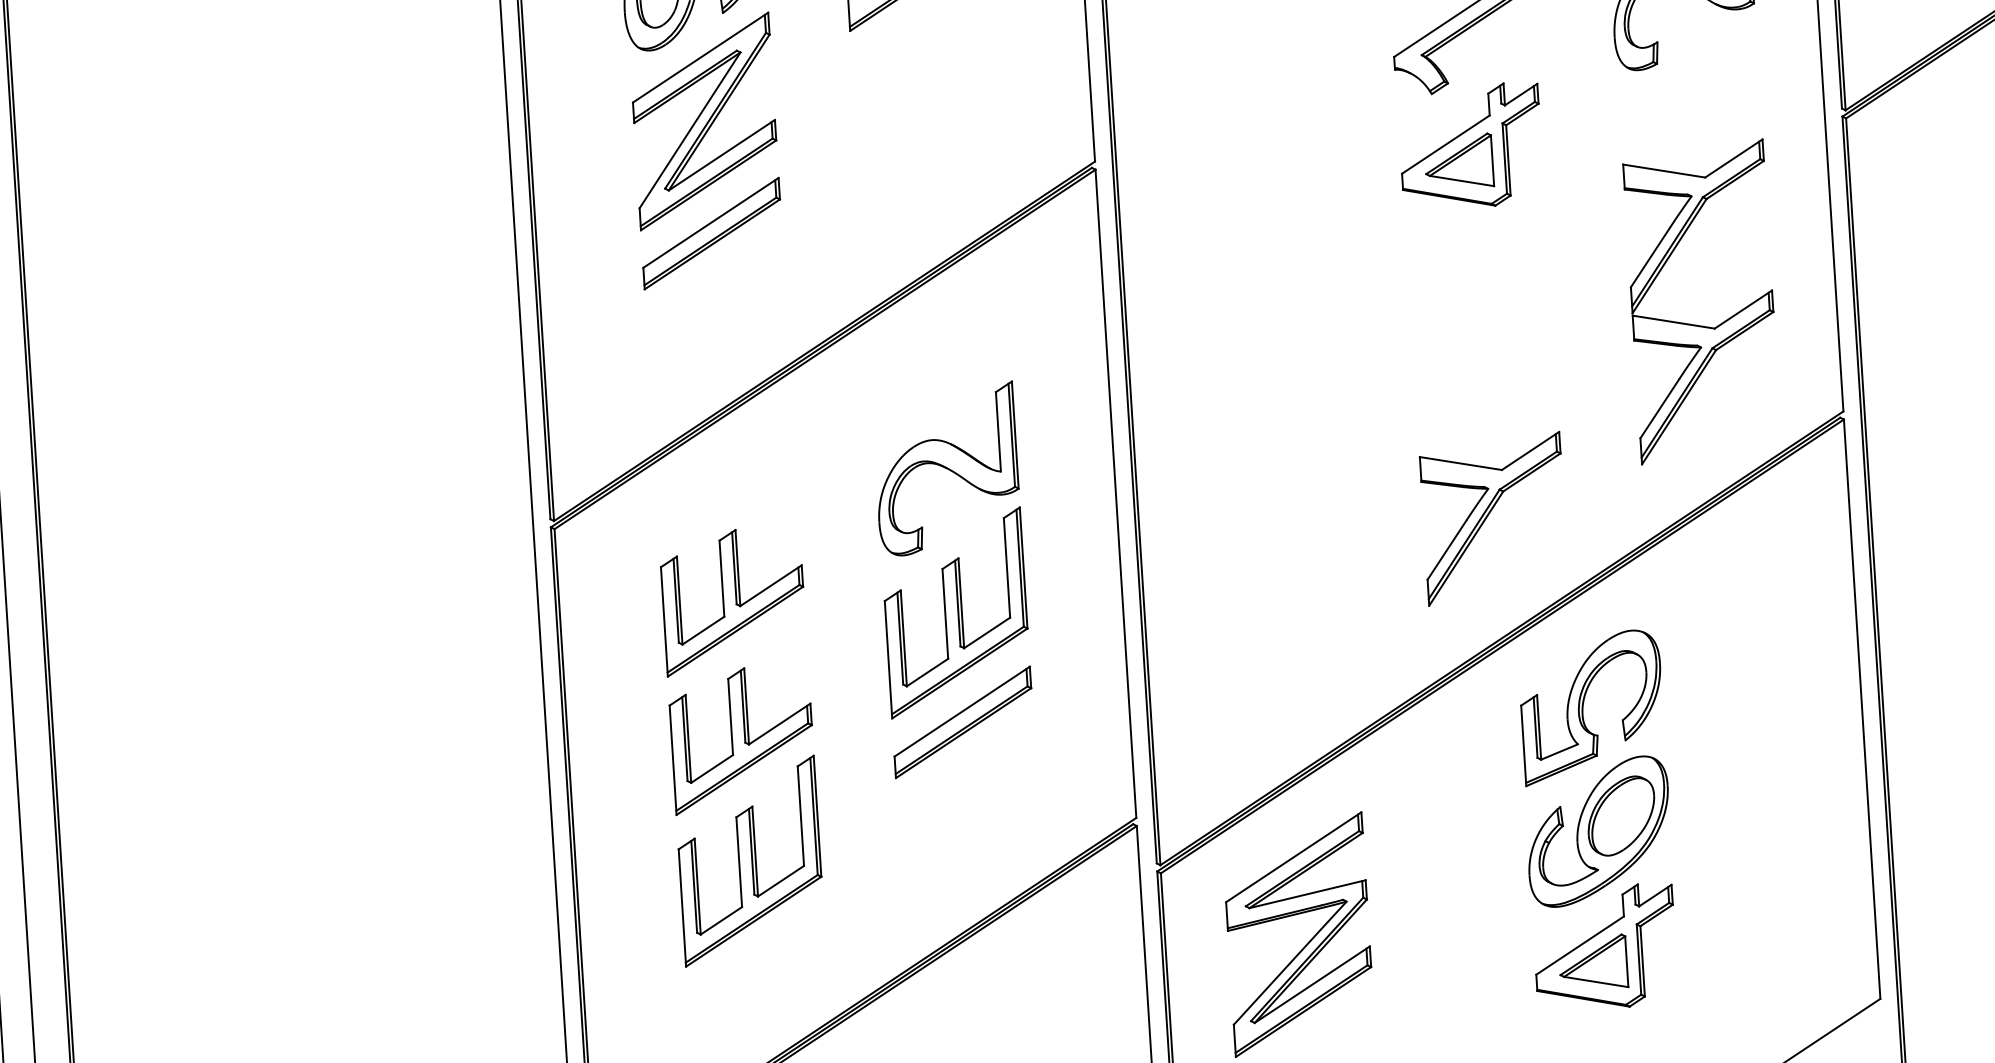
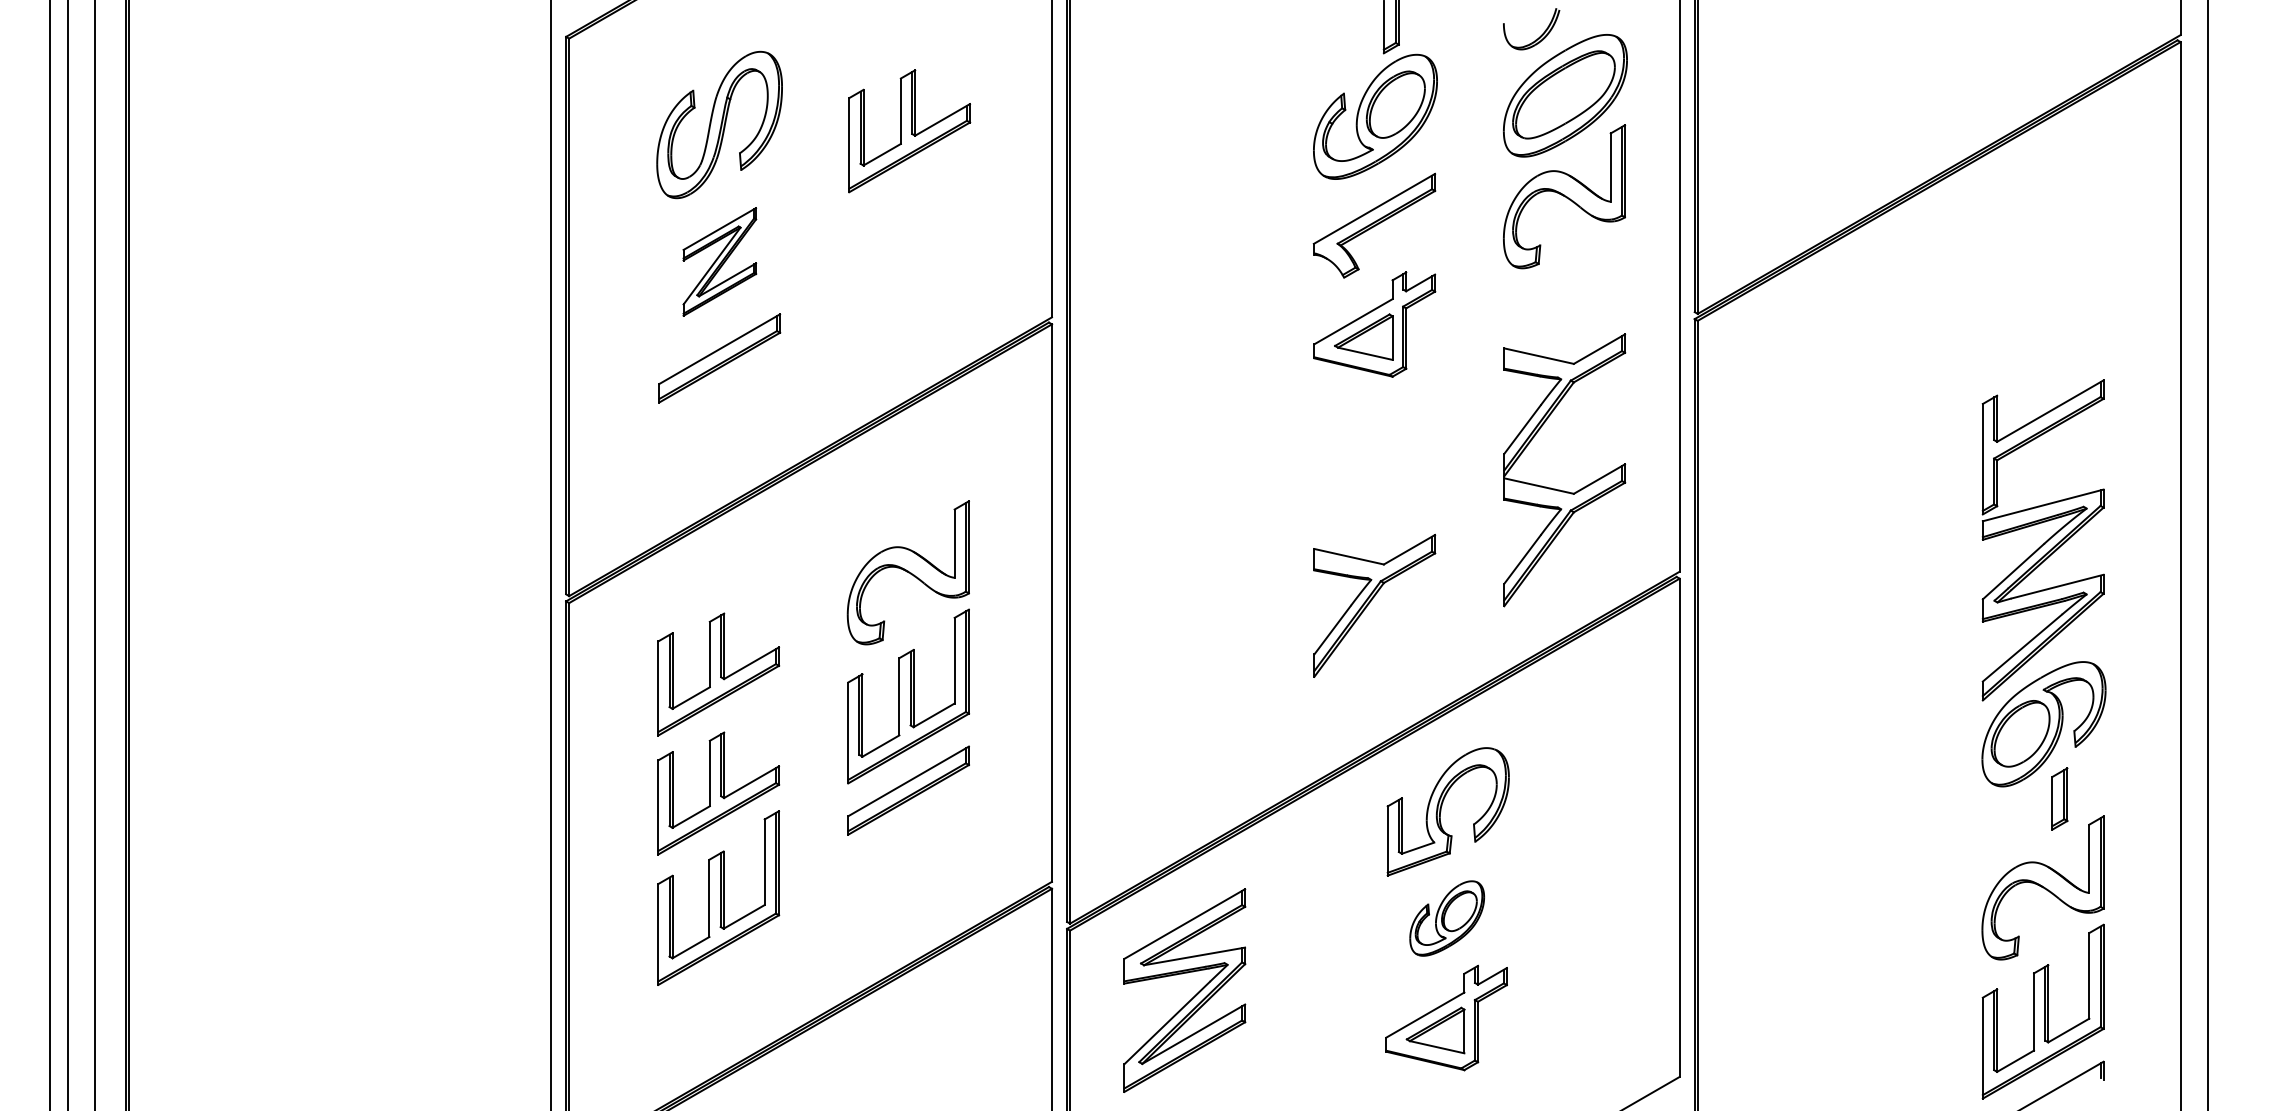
part: (704, 120) -> (719, 261), size x0.6
part: (1493, 518) -> (1374, 605), moved
part: (1597, 831) -> (1446, 918), size x0.6

